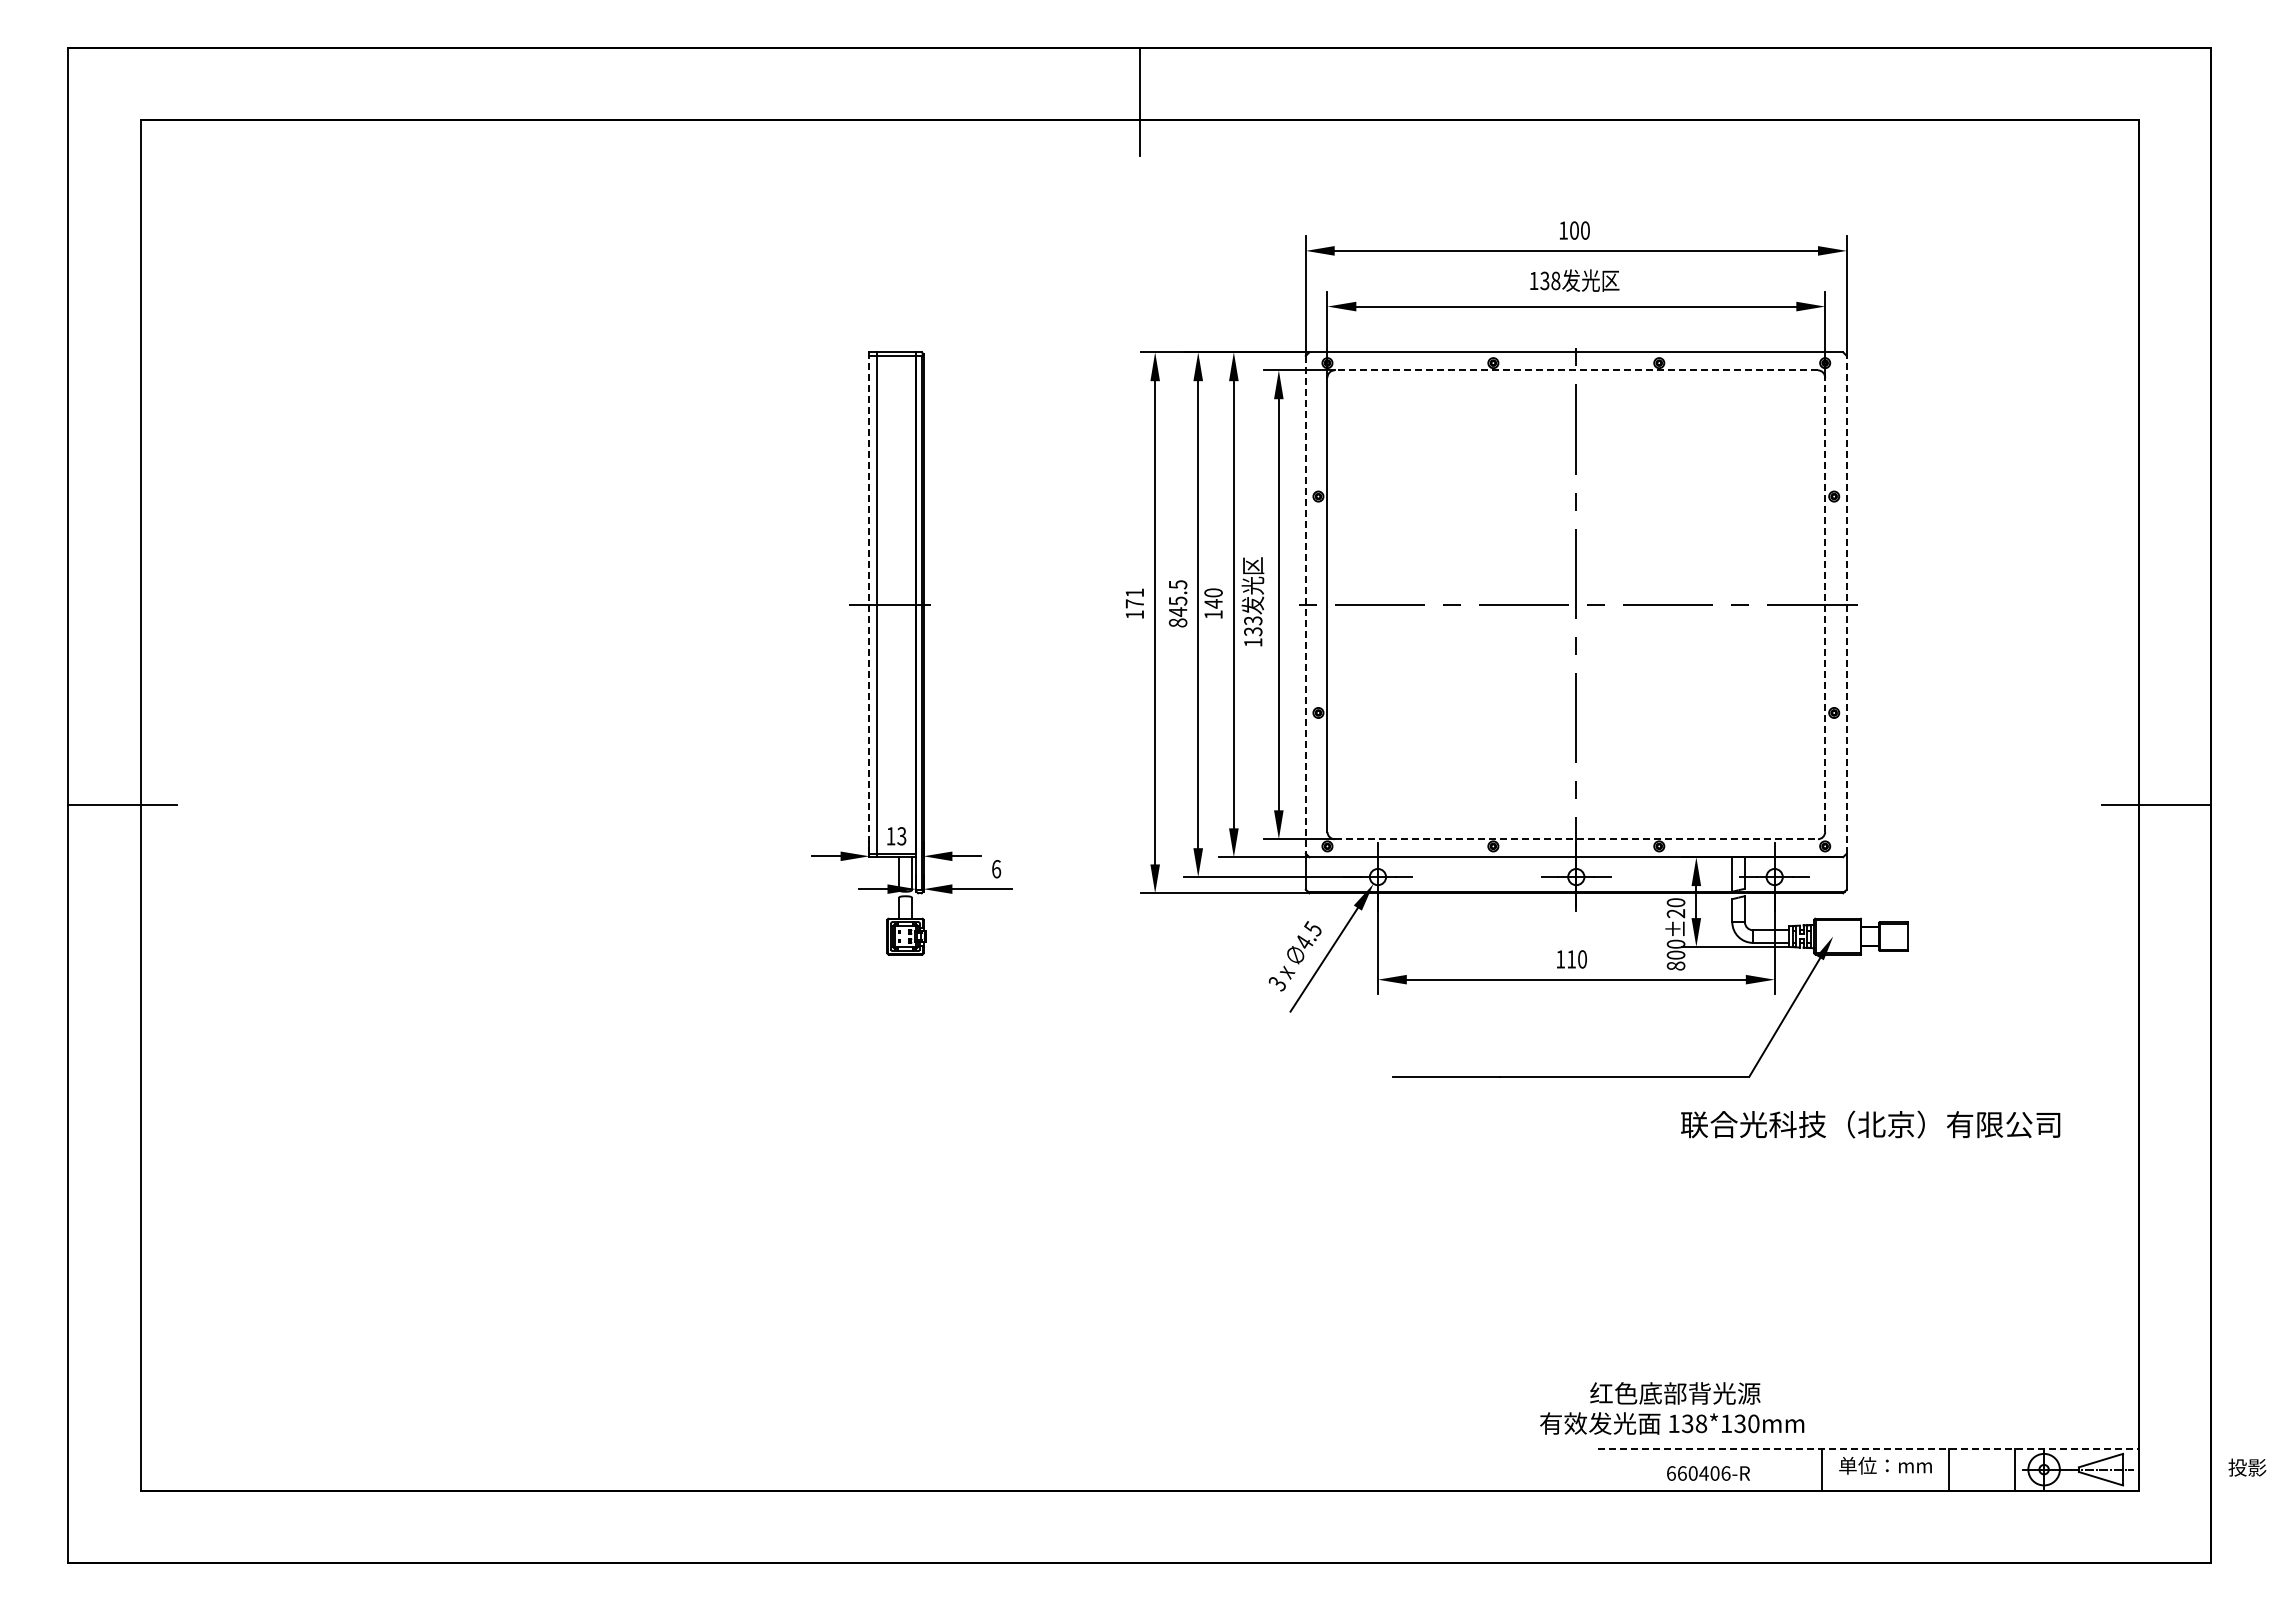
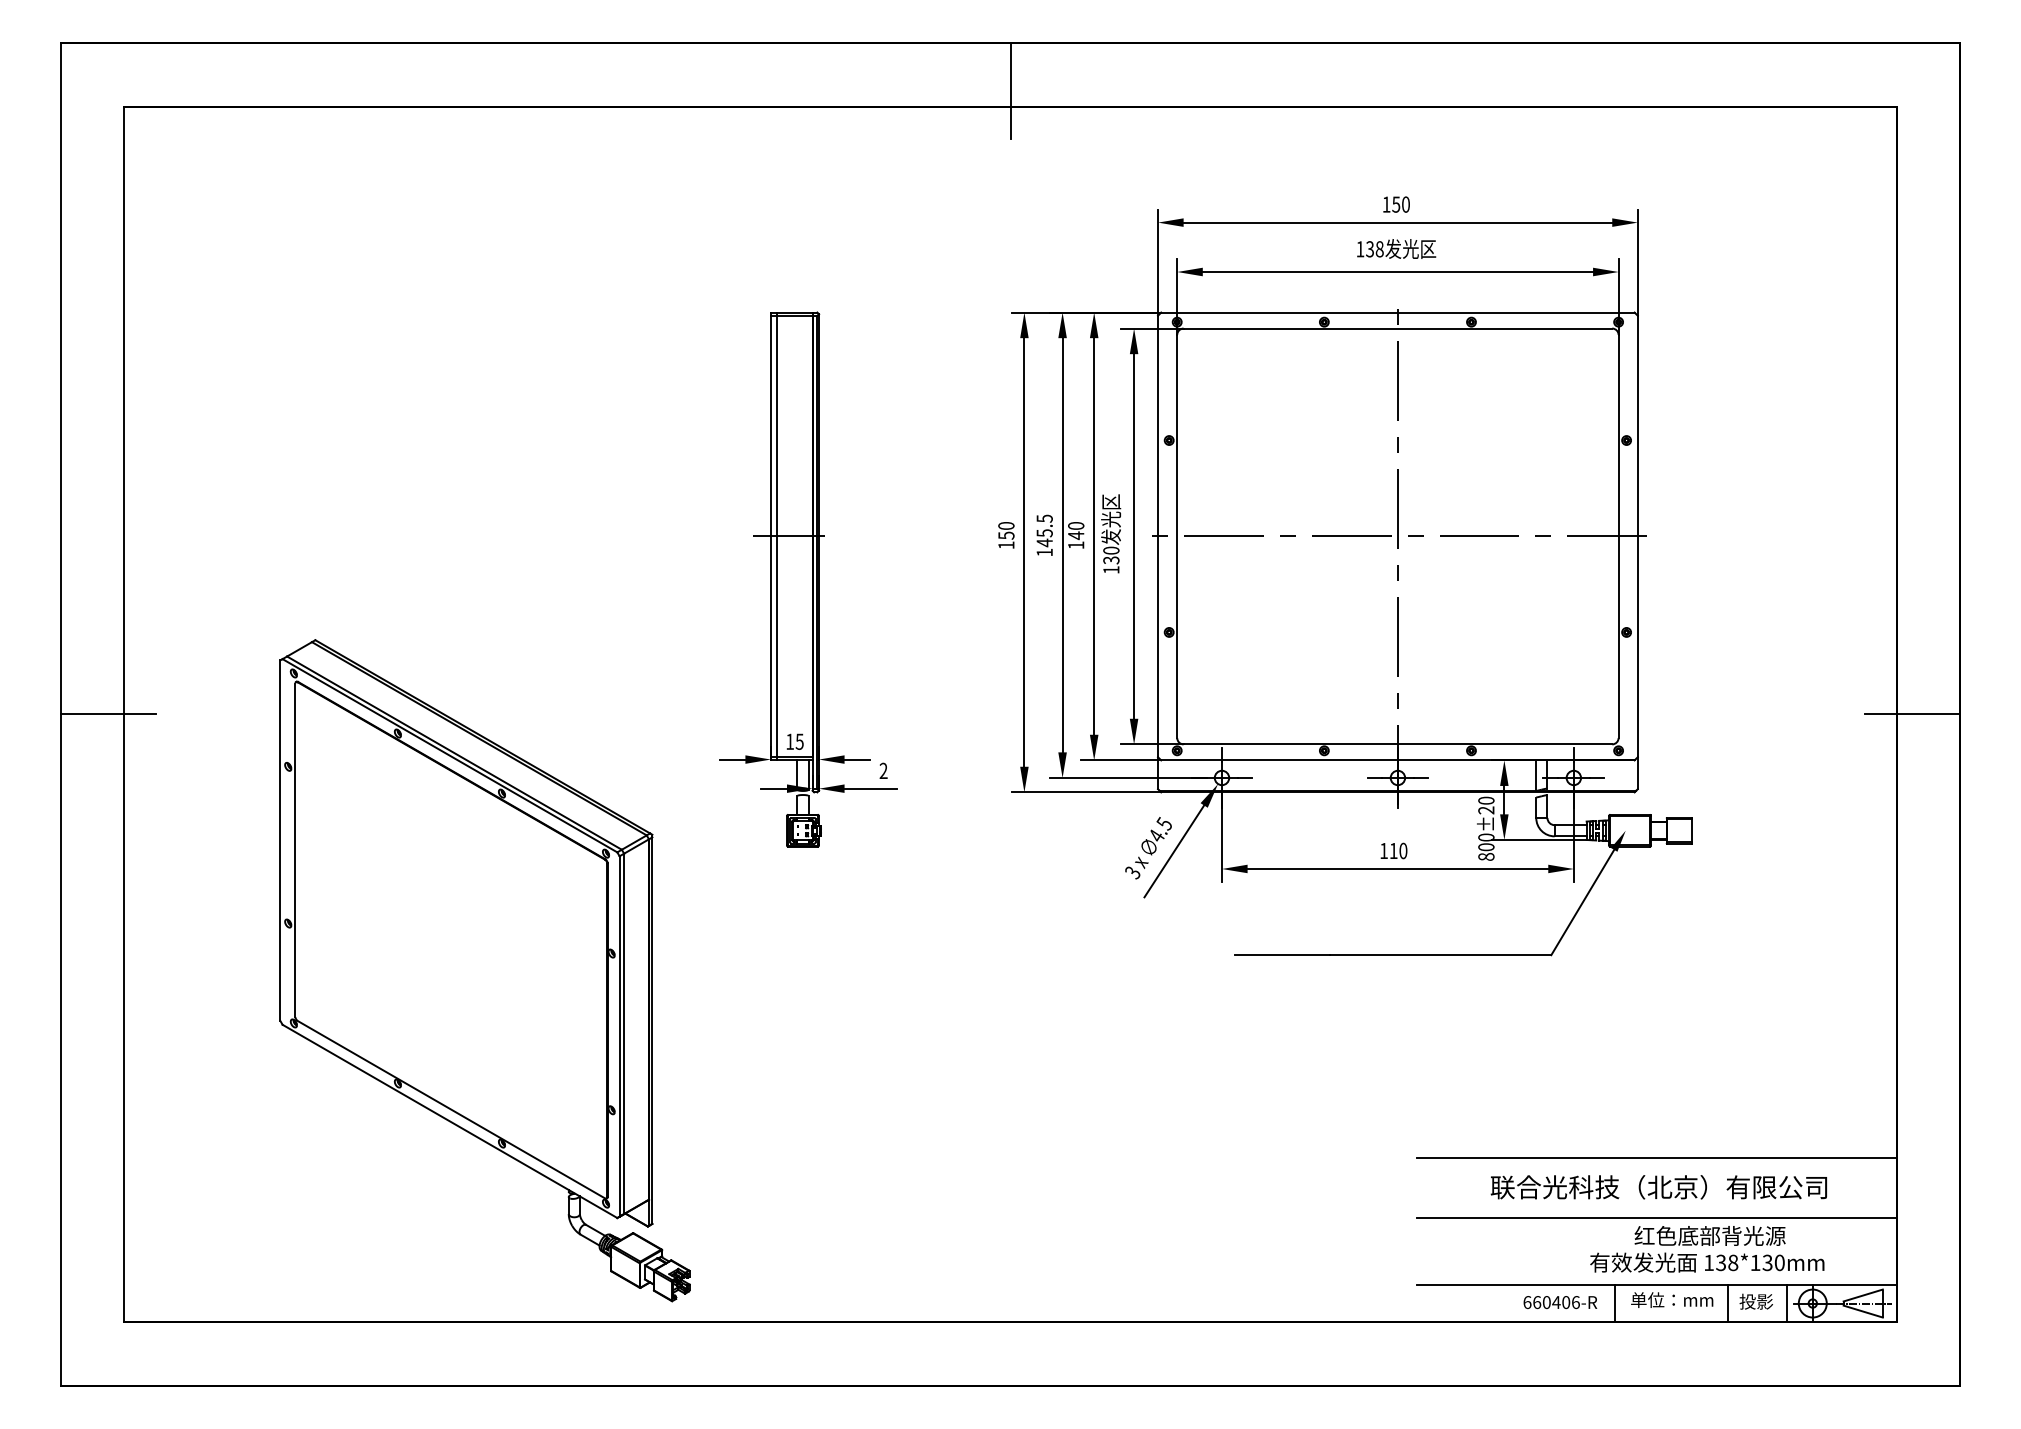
text: (1573, 230) -> (1395, 204), 100 -> 150
line: (1576, 370) -> (1398, 328), dashed -> solid
text: (1134, 598) -> (1006, 530), 171 -> 150
line: (869, 604) -> (771, 536), dashed -> solid
line: (1305, 604) -> (1157, 536), dashed -> solid
line: (1825, 604) -> (1618, 536), dashed -> solid
line: (1846, 604) -> (1637, 536), dashed -> solid
text: (1253, 620) -> (1111, 550), 133 -> 130
text: (1177, 622) -> (1044, 552), 845.5 -> 145.5
text: (901, 835) -> (799, 741), 13 -> 15
line: (1576, 839) -> (1398, 744), dashed -> solid
text: (996, 868) -> (883, 770), 6 -> 2
part: (546, 1093) -> (484, 969), added
text: (1870, 1124) -> (1658, 1187), moved
line: (1867, 1305) -> (1656, 1157), added
line: (1867, 1372) -> (1656, 1217), added
text: (1672, 1408) -> (1707, 1249), moved
line: (1868, 1448) -> (1657, 1284), dashed -> solid
text: (2247, 1467) -> (1756, 1301), moved
text: (1708, 1473) -> (1560, 1302), moved

